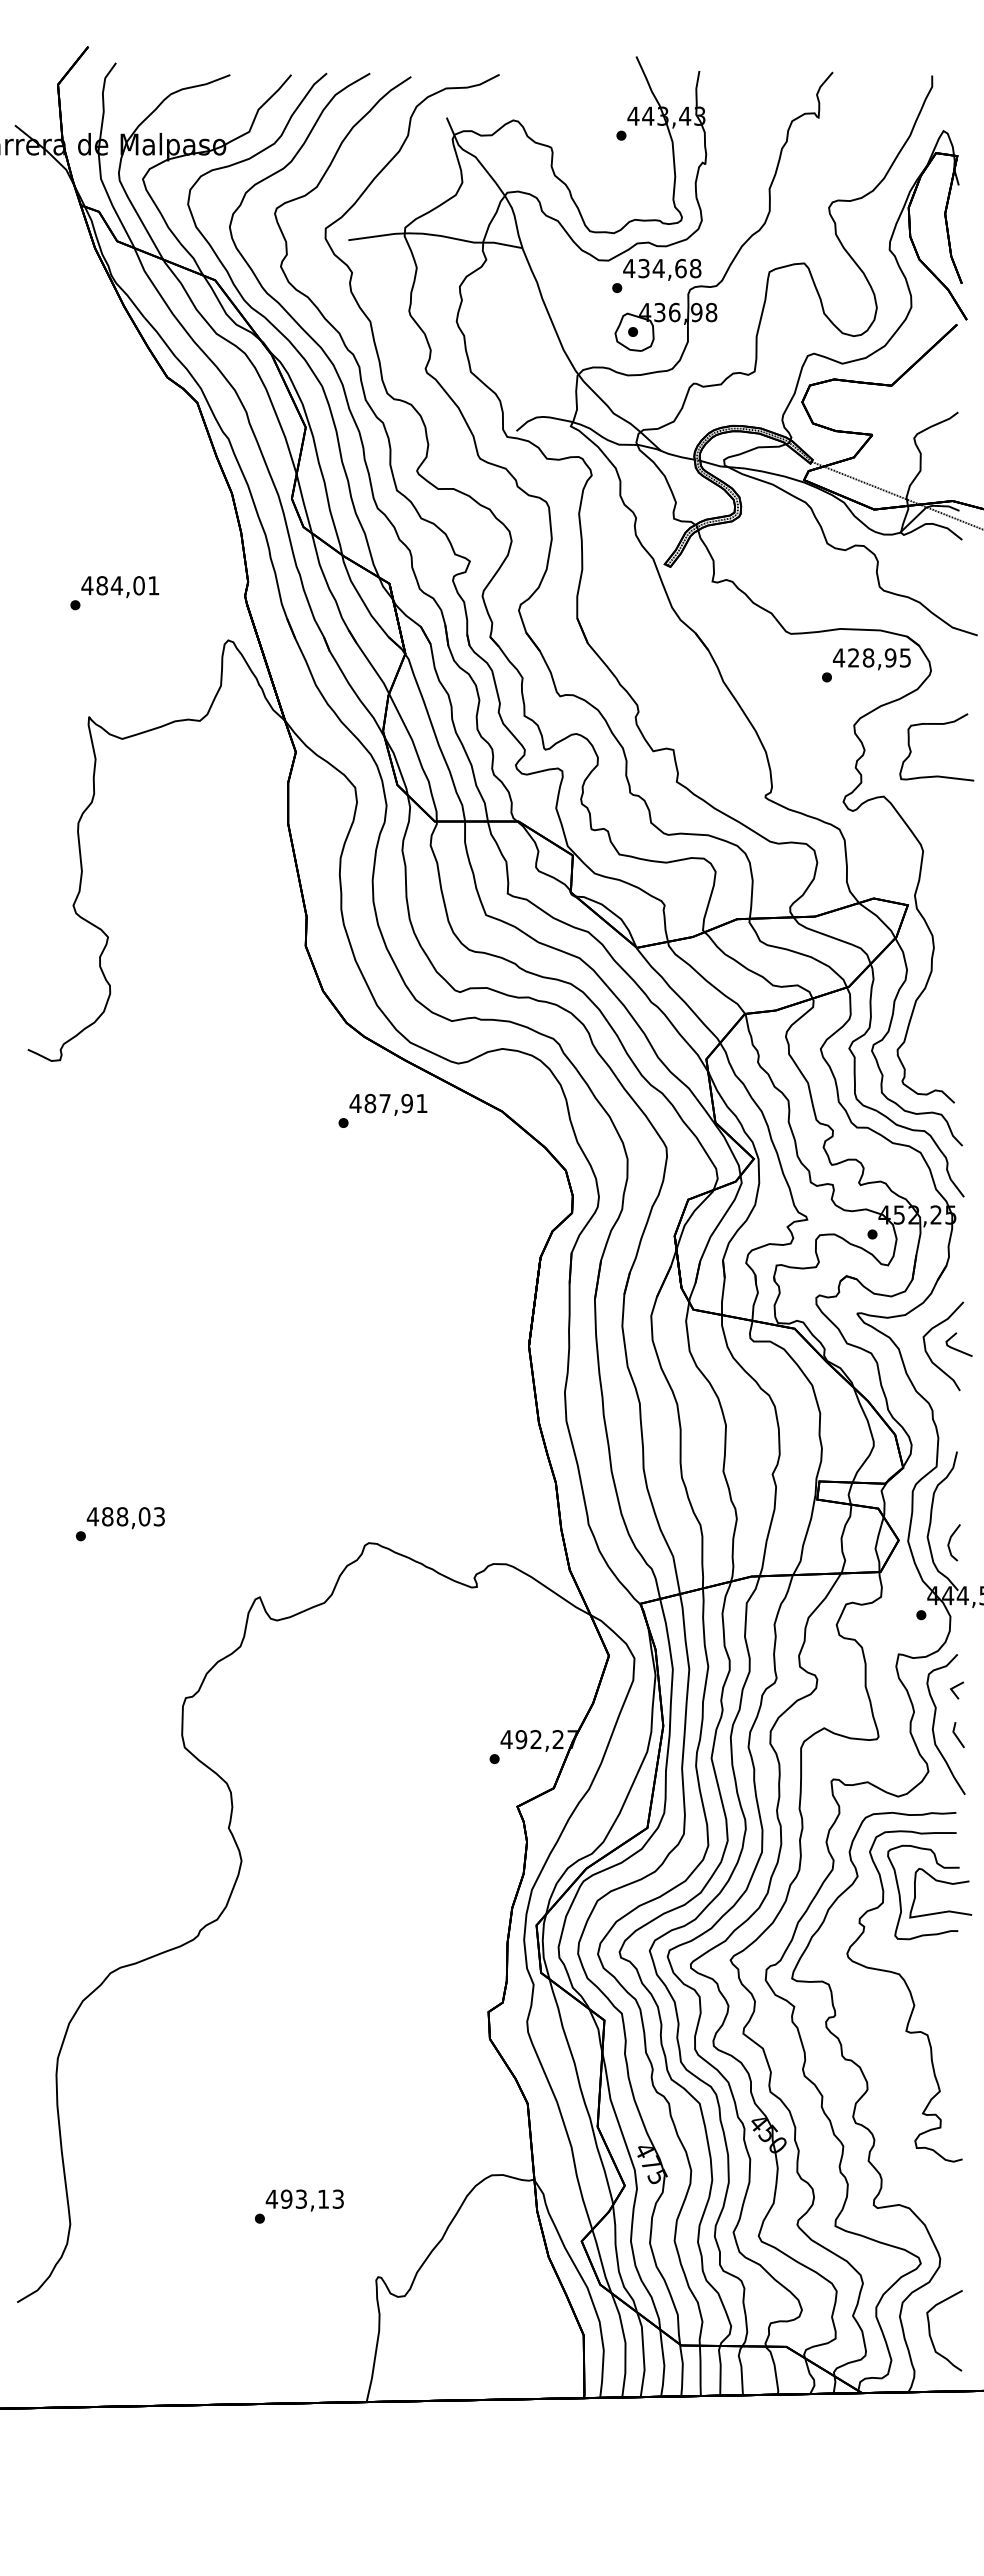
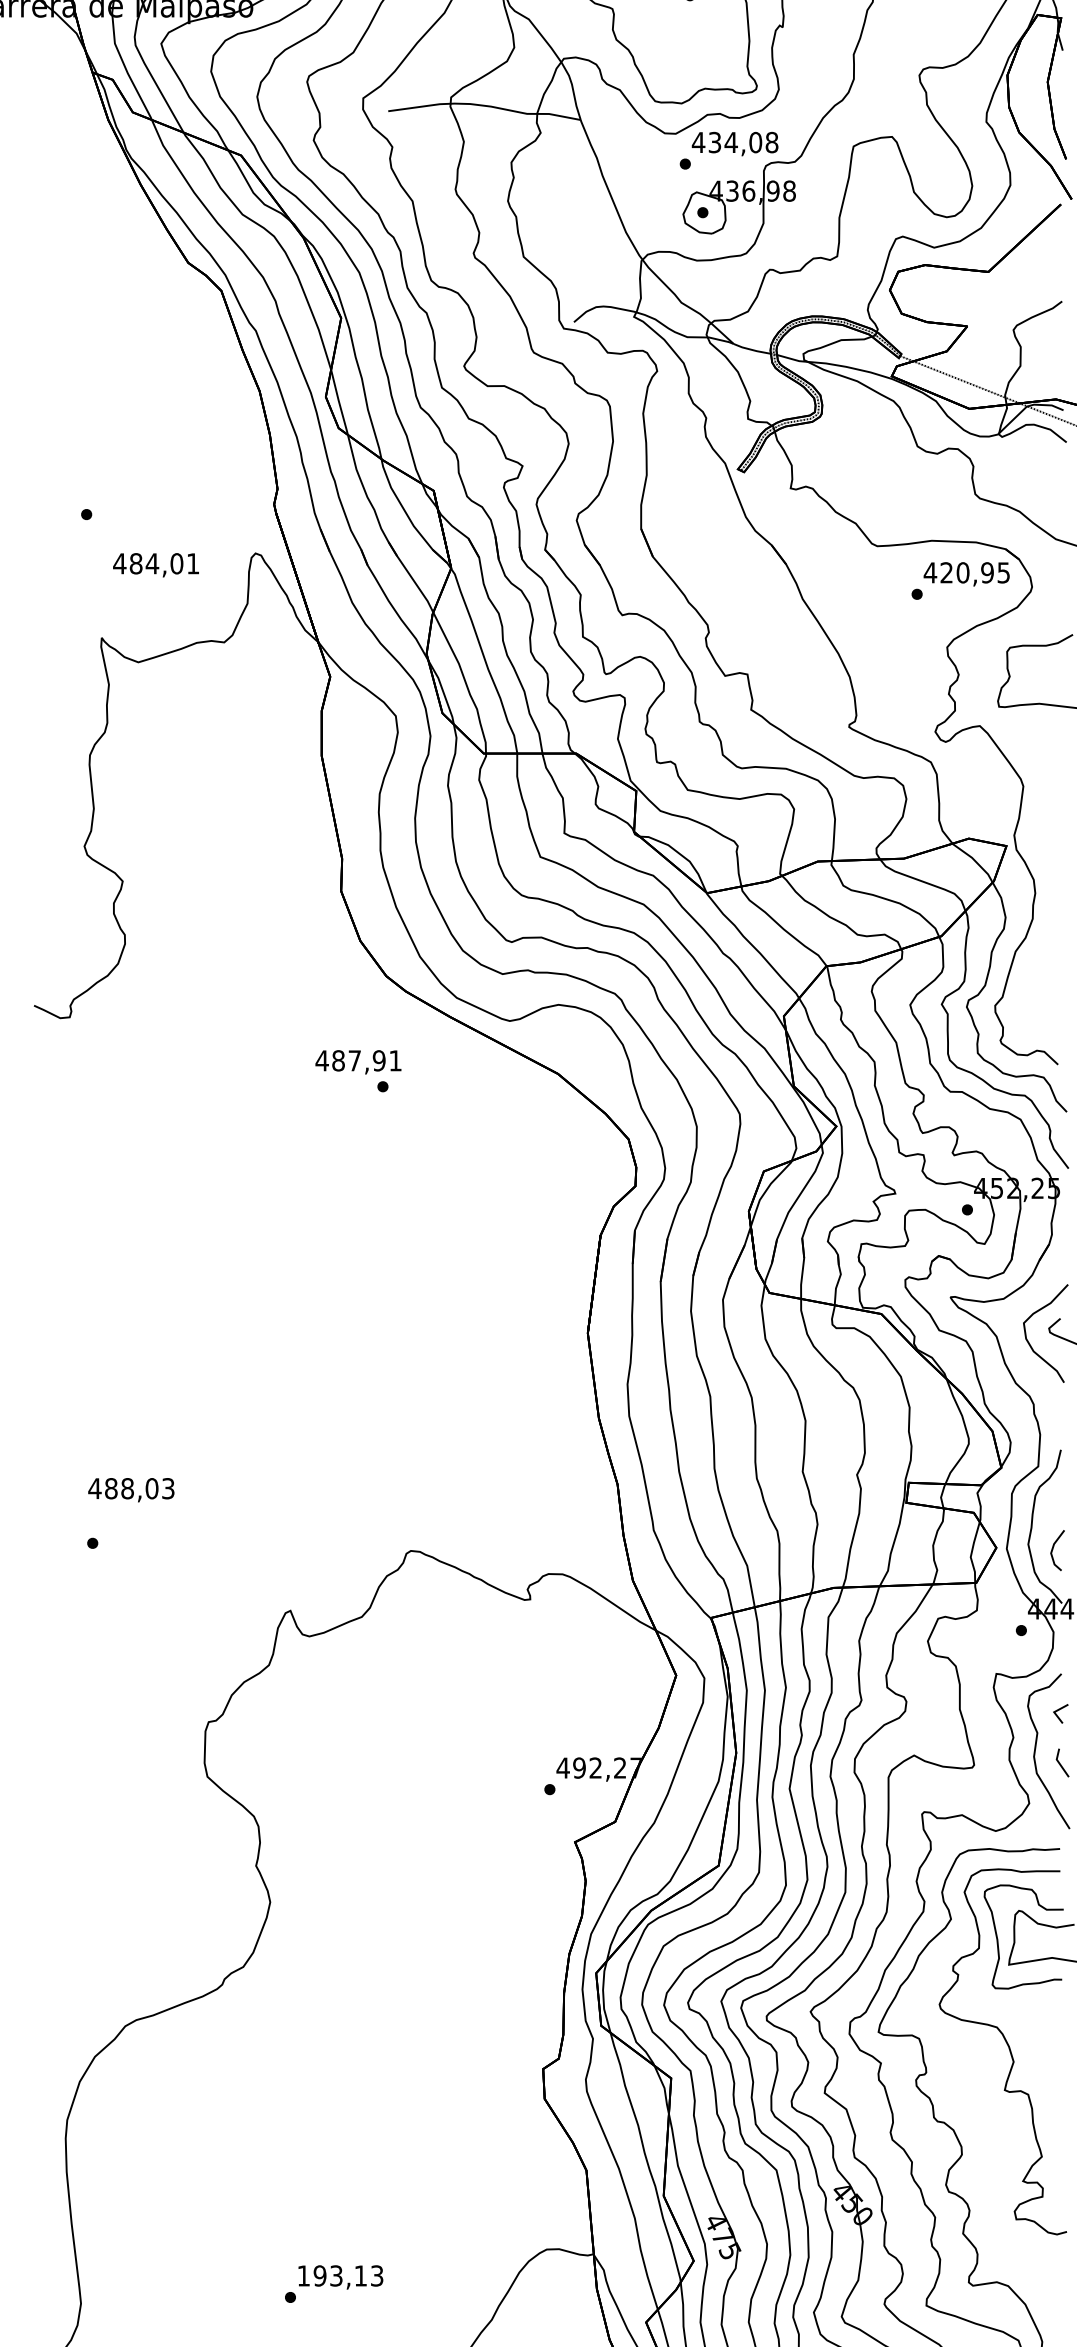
text: (680, 268) -> (755, 142), 434,68 -> 434,08
text: (120, 587) -> (156, 565), moved
text: (868, 657) -> (963, 572), 428,95 -> 420,95
text: (388, 1104) -> (358, 1061), moved
text: (125, 1518) -> (130, 1490), moved
text: (271, 2198) -> (303, 2275), 493,13 -> 193,13

